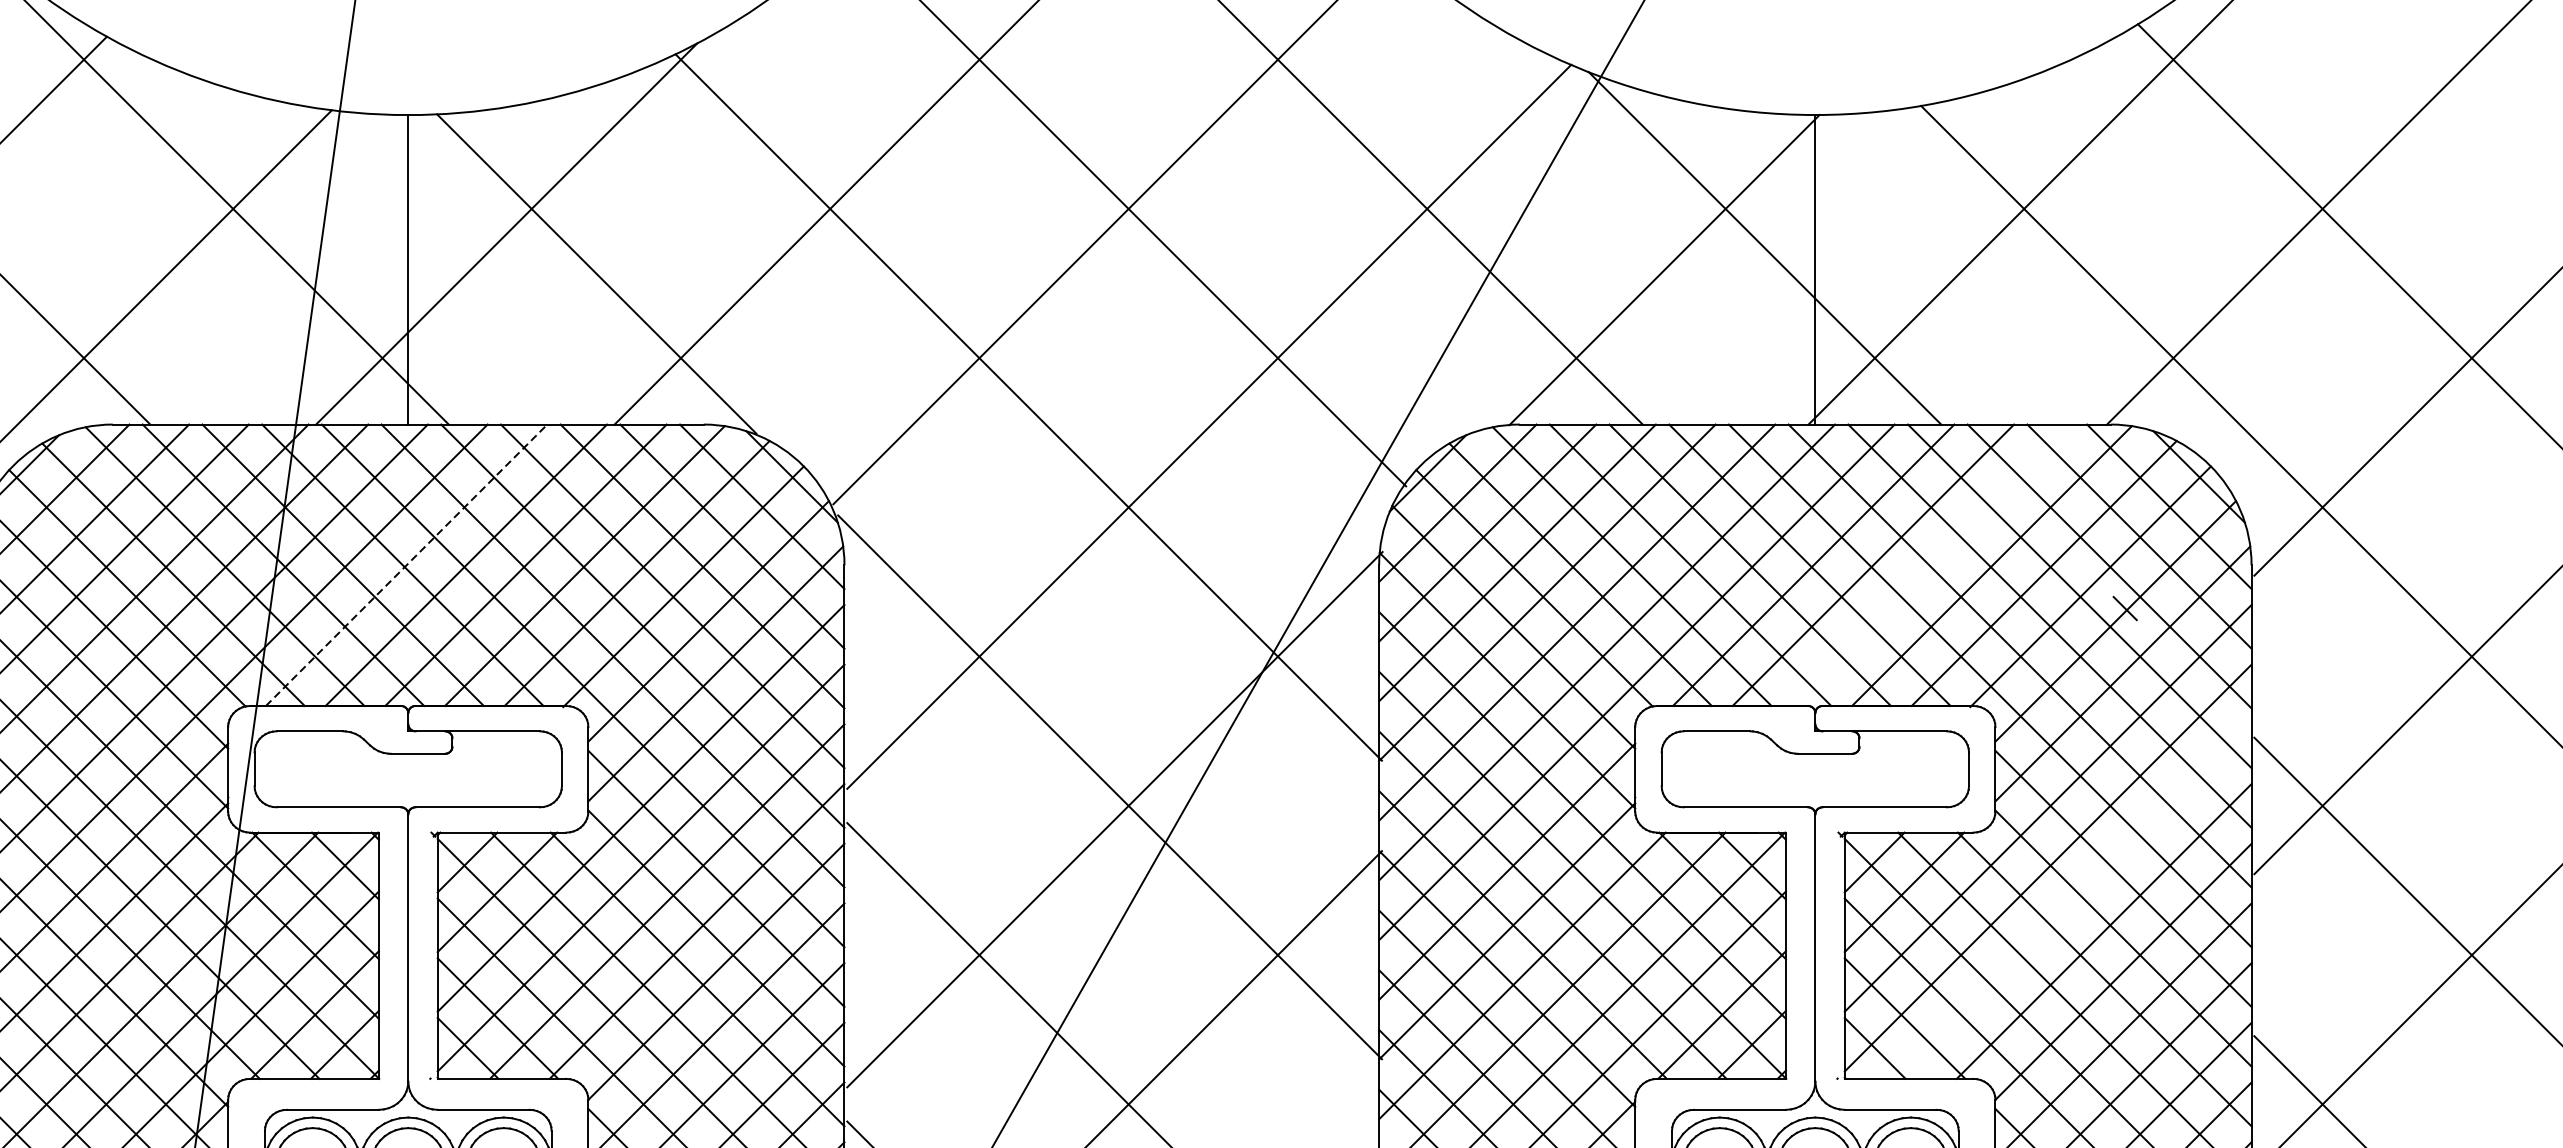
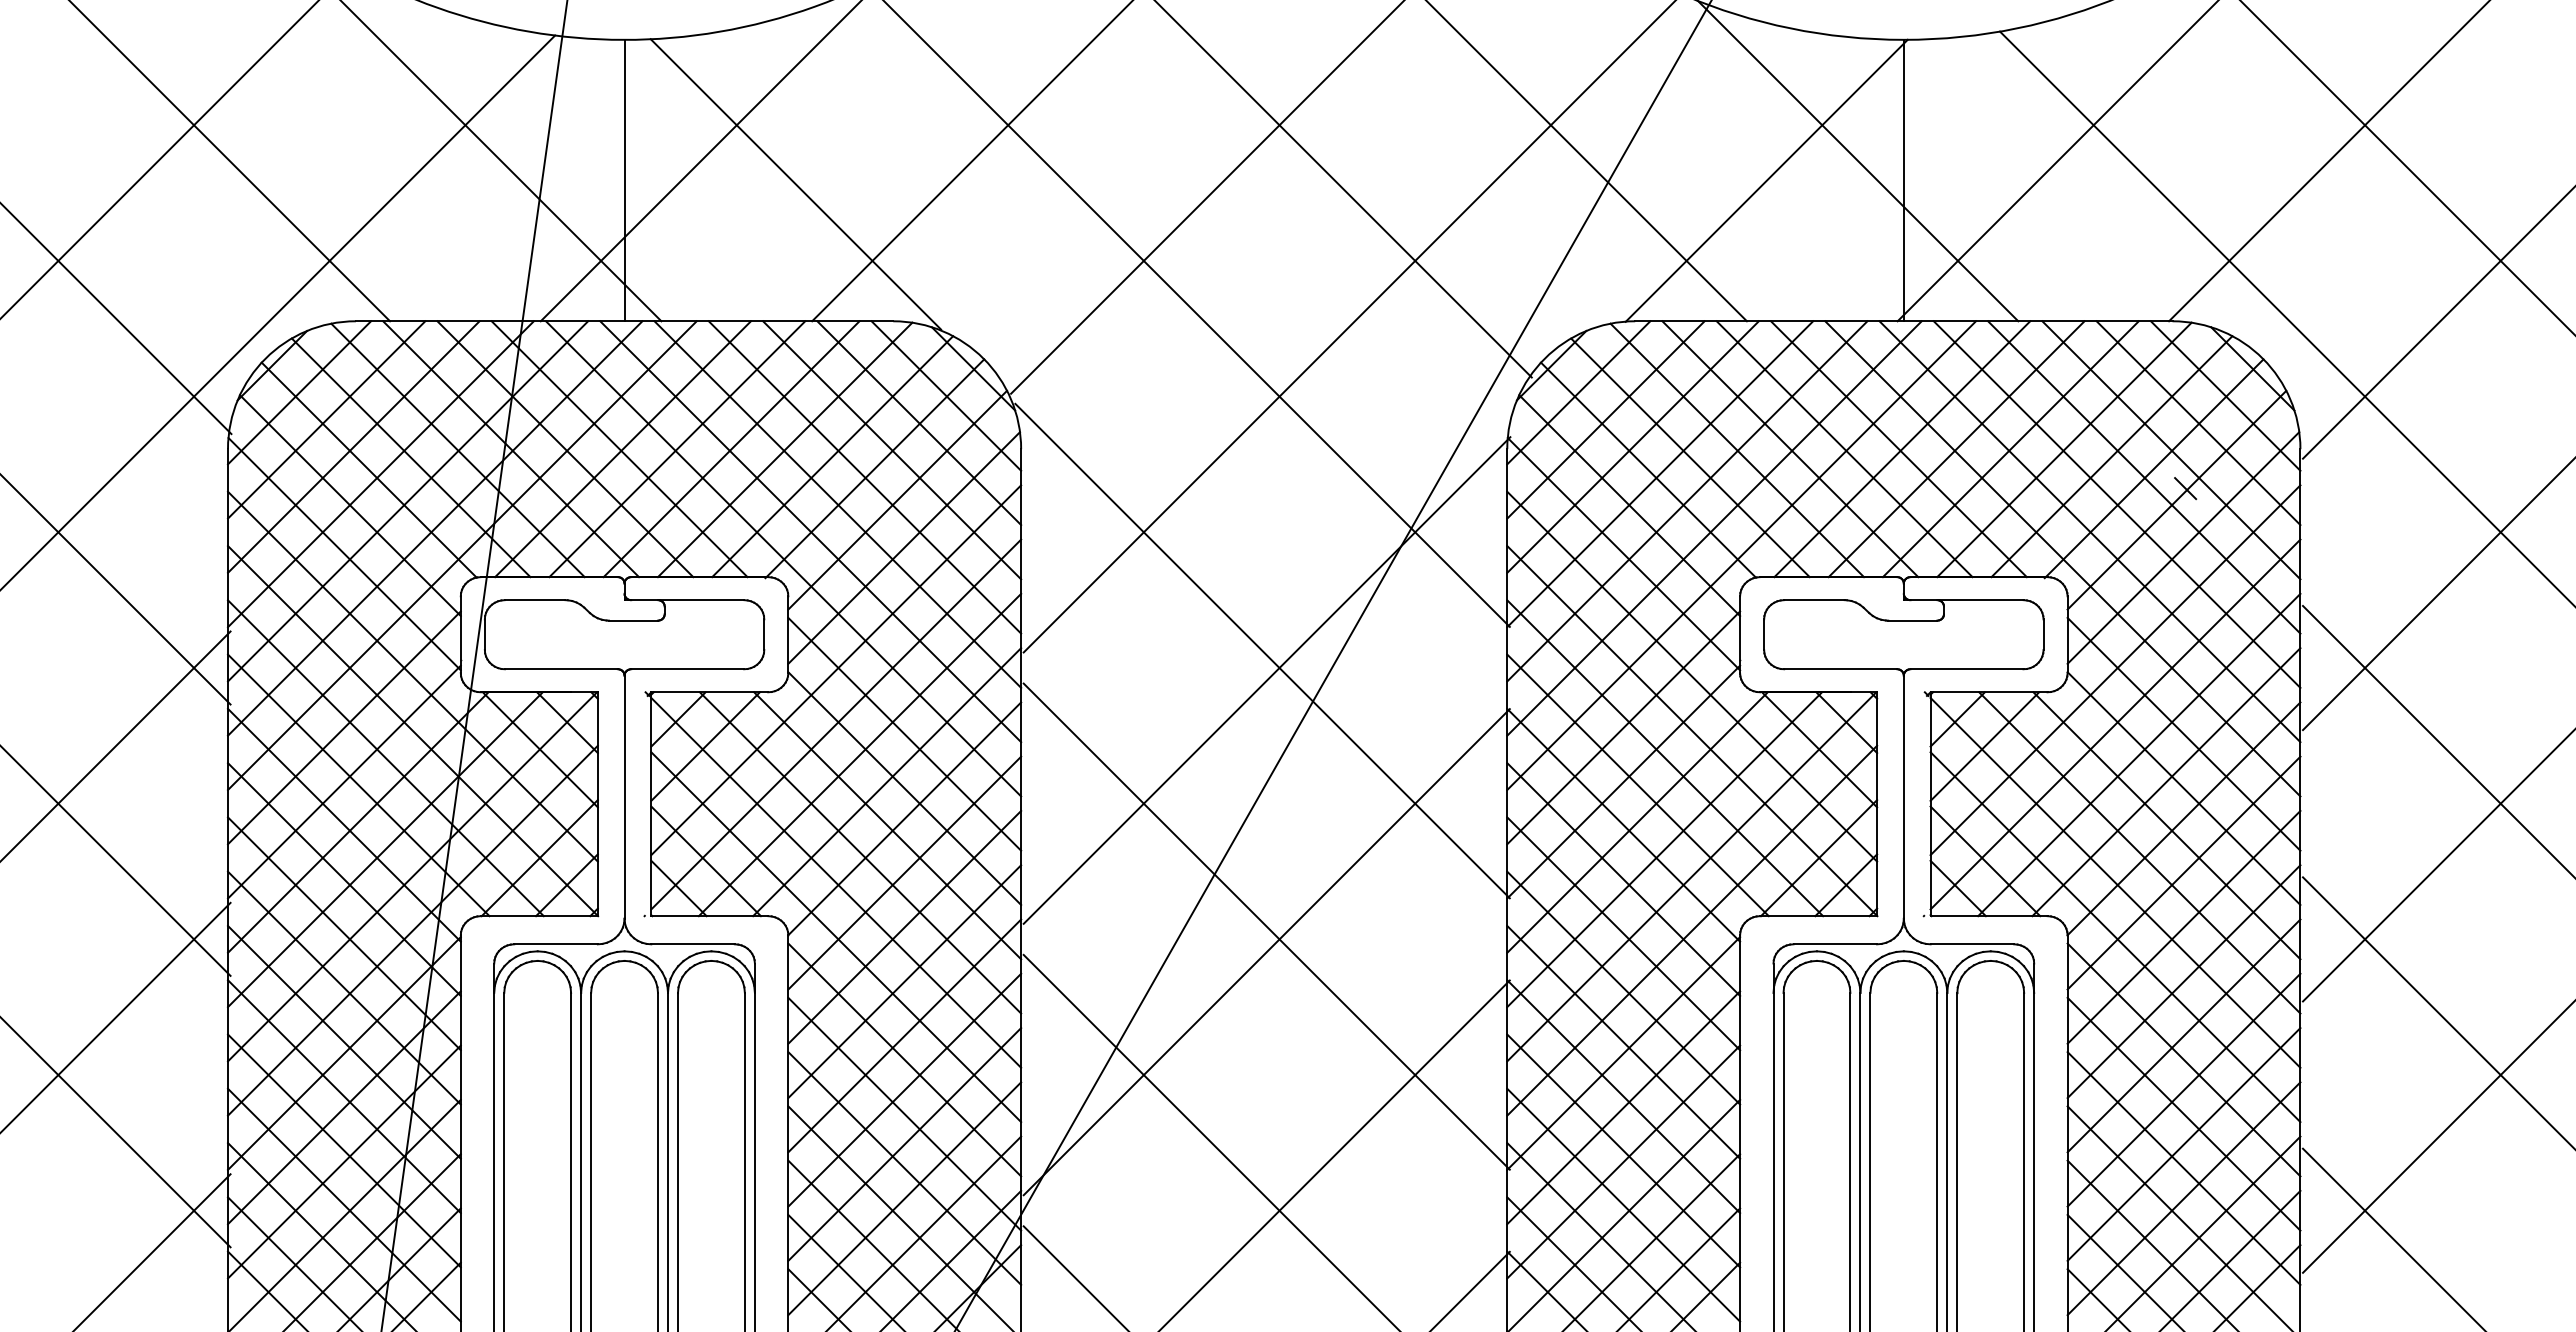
line: (407, 565) -> (623, 449), dashed -> solid
line: (1932, 565) -> (2010, 449), added
line: (2074, 901) -> (2139, 754), added

